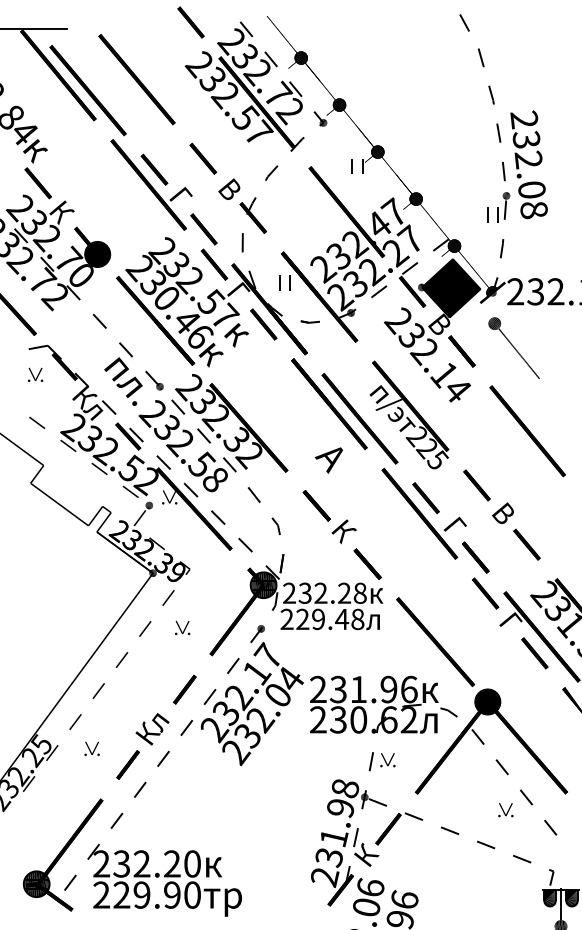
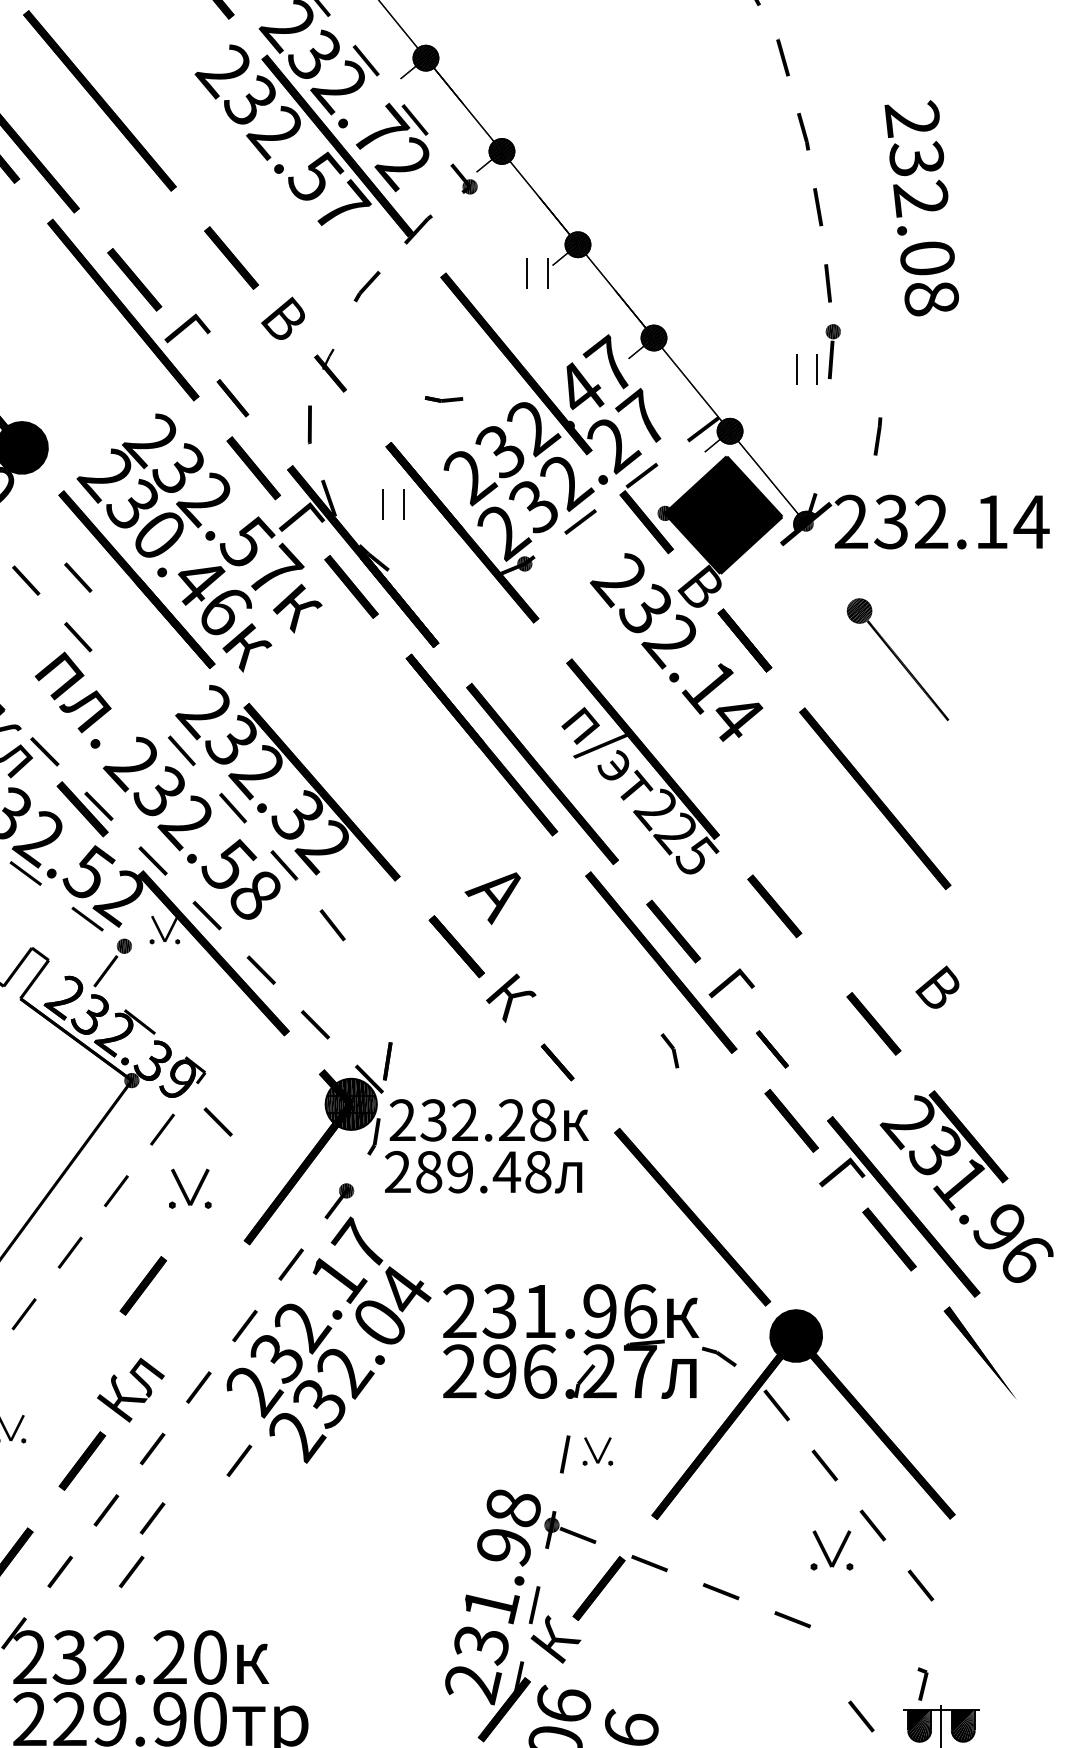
text: (528, 164) -> (920, 207), moved
part: (252, 215) -> (329, 370), size x0.6
part: (203, 229) -> (231, 398), size x0.6
line: (501, 248) -> (876, 436), moved
line: (125, 319) -> (77, 576), added
line: (309, 321) -> (442, 398), moved
part: (513, 347) -> (896, 658), moved
part: (154, 380) -> (134, 698), removed
text: (328, 460) -> (491, 898), moved
text: (502, 512) -> (936, 985), moved
part: (275, 526) -> (668, 1051), moved
part: (475, 557) -> (771, 1049), size x0.6
part: (367, 563) -> (557, 1061), size x0.6
line: (196, 593) -> (218, 1120), added
text: (302, 619) -> (428, 1172), 229.48 -> 289.48
part: (182, 628) -> (190, 1190), size x1.4
part: (184, 689) -> (142, 1285), moved
text: (373, 719) -> (569, 1370), 230.62 -> 296.27
line: (207, 764) -> (239, 1460), added
line: (163, 793) -> (152, 1517), added
part: (505, 810) -> (831, 1551), size x1.4
line: (152, 820) -> (130, 1571), added
line: (522, 859) -> (865, 1648), removed
line: (520, 893) -> (861, 1716), added

